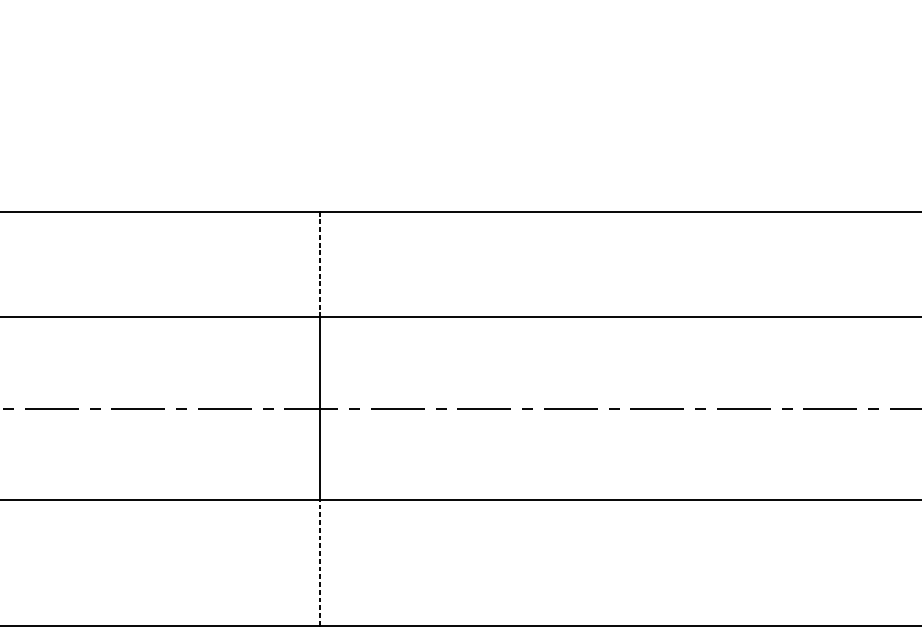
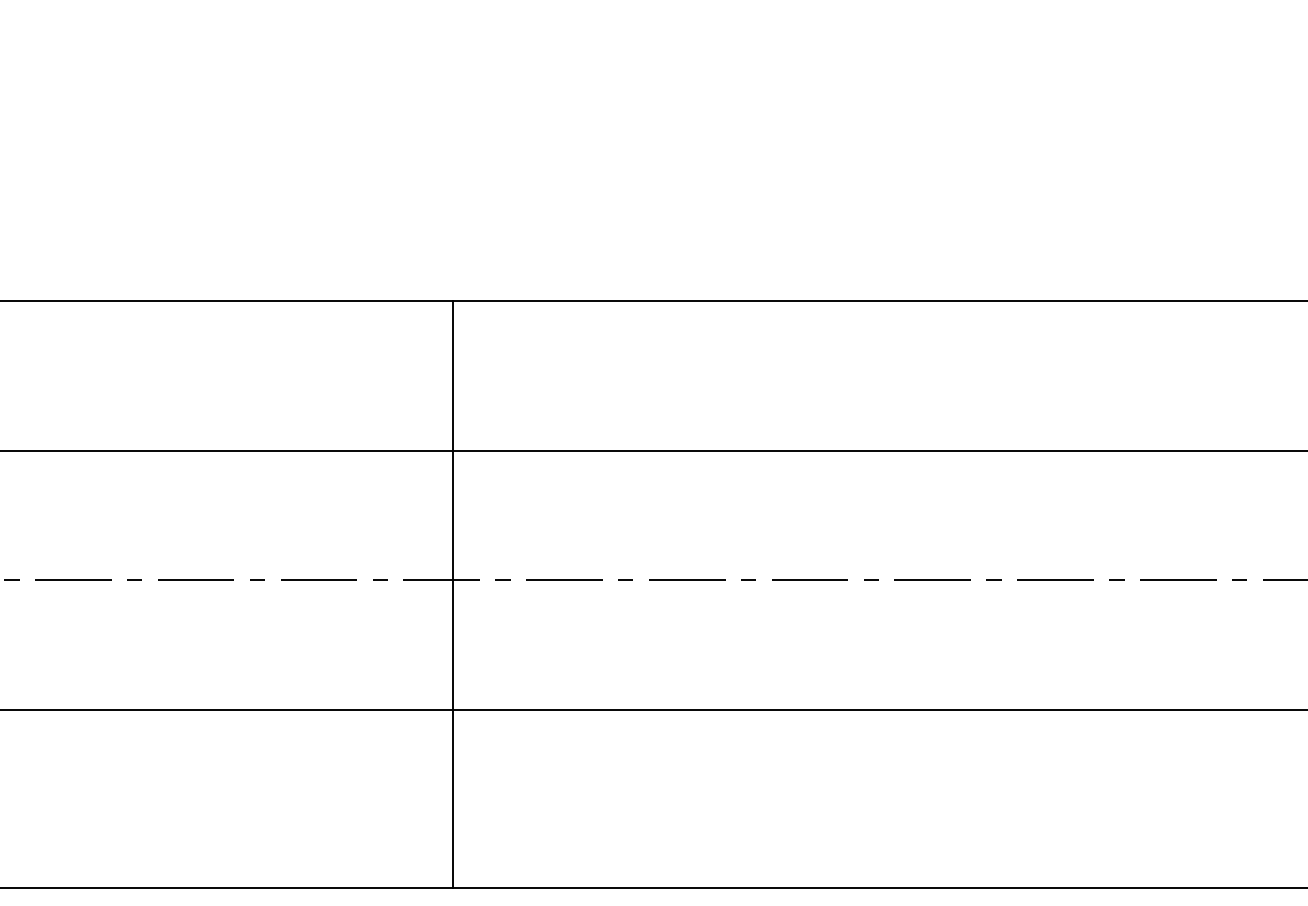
line: (319, 264) -> (453, 375), dashed -> solid
line: (319, 562) -> (453, 798), dashed -> solid

